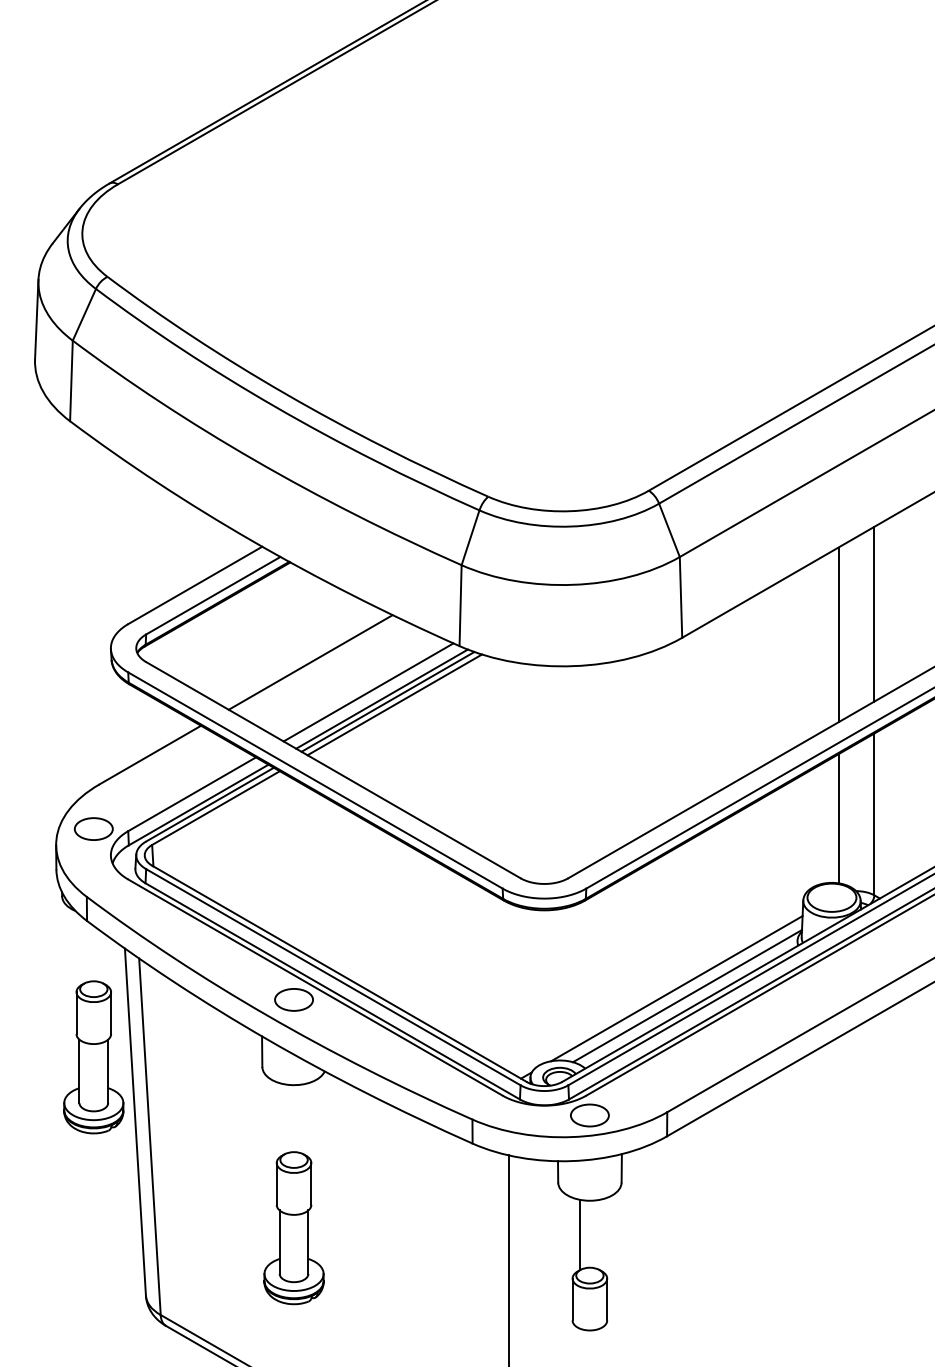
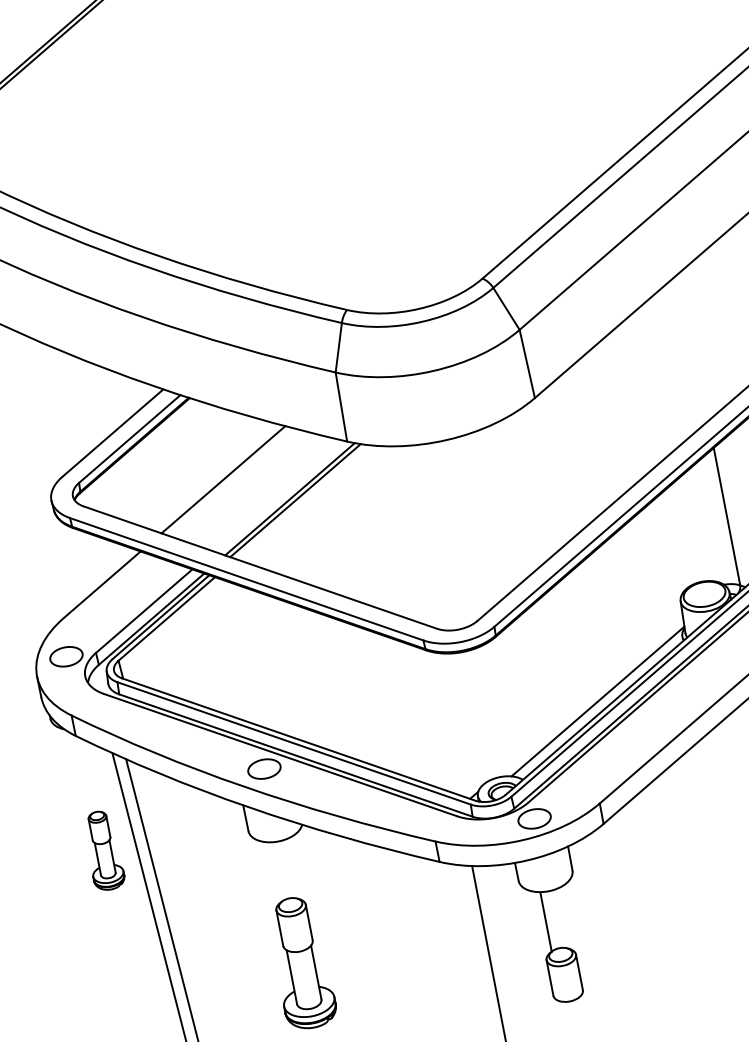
line: (874, 613) -> (694, 346), removed
line: (838, 634) -> (667, 369), removed
line: (368, 692) -> (277, 495), removed
line: (394, 704) -> (301, 501), removed
line: (838, 818) -> (697, 525), removed
line: (676, 988) -> (587, 696), removed
part: (93, 1057) -> (103, 850), size x0.6

